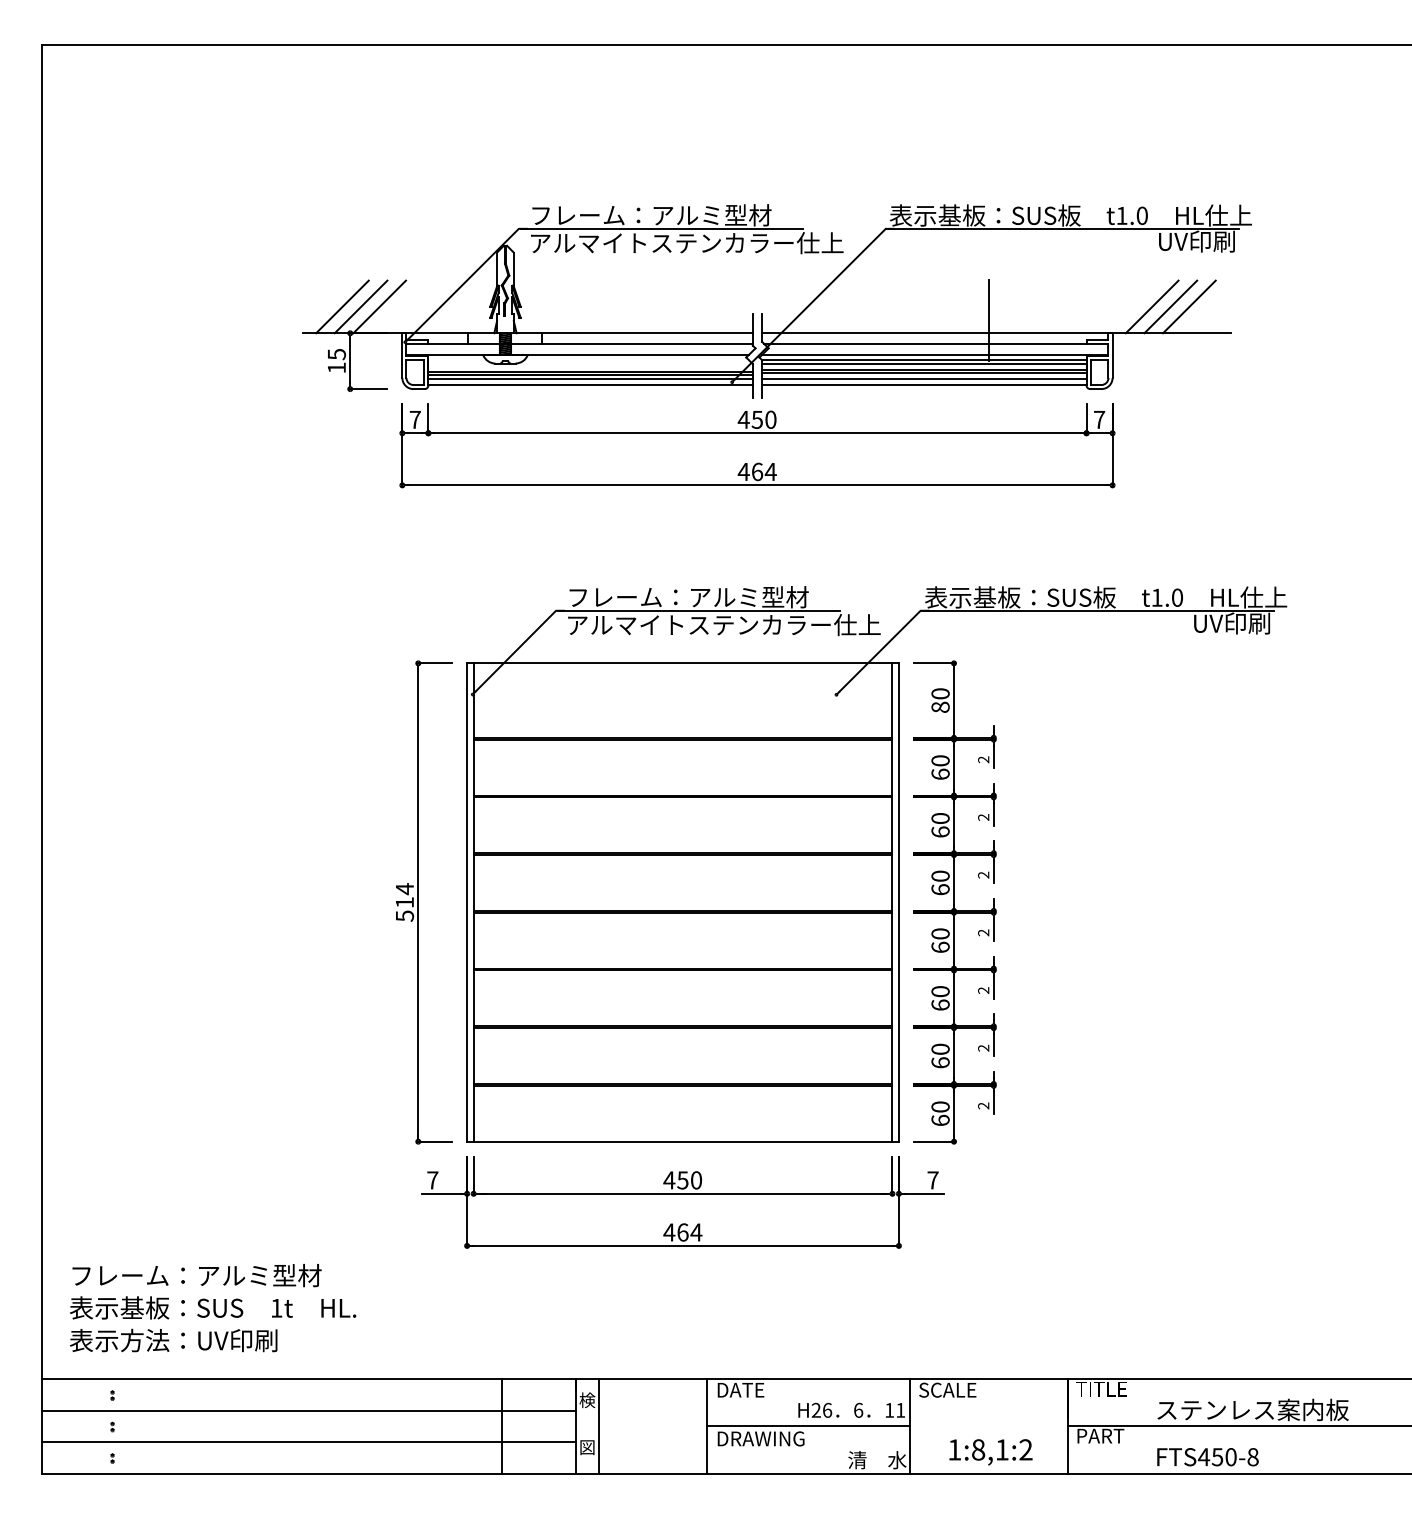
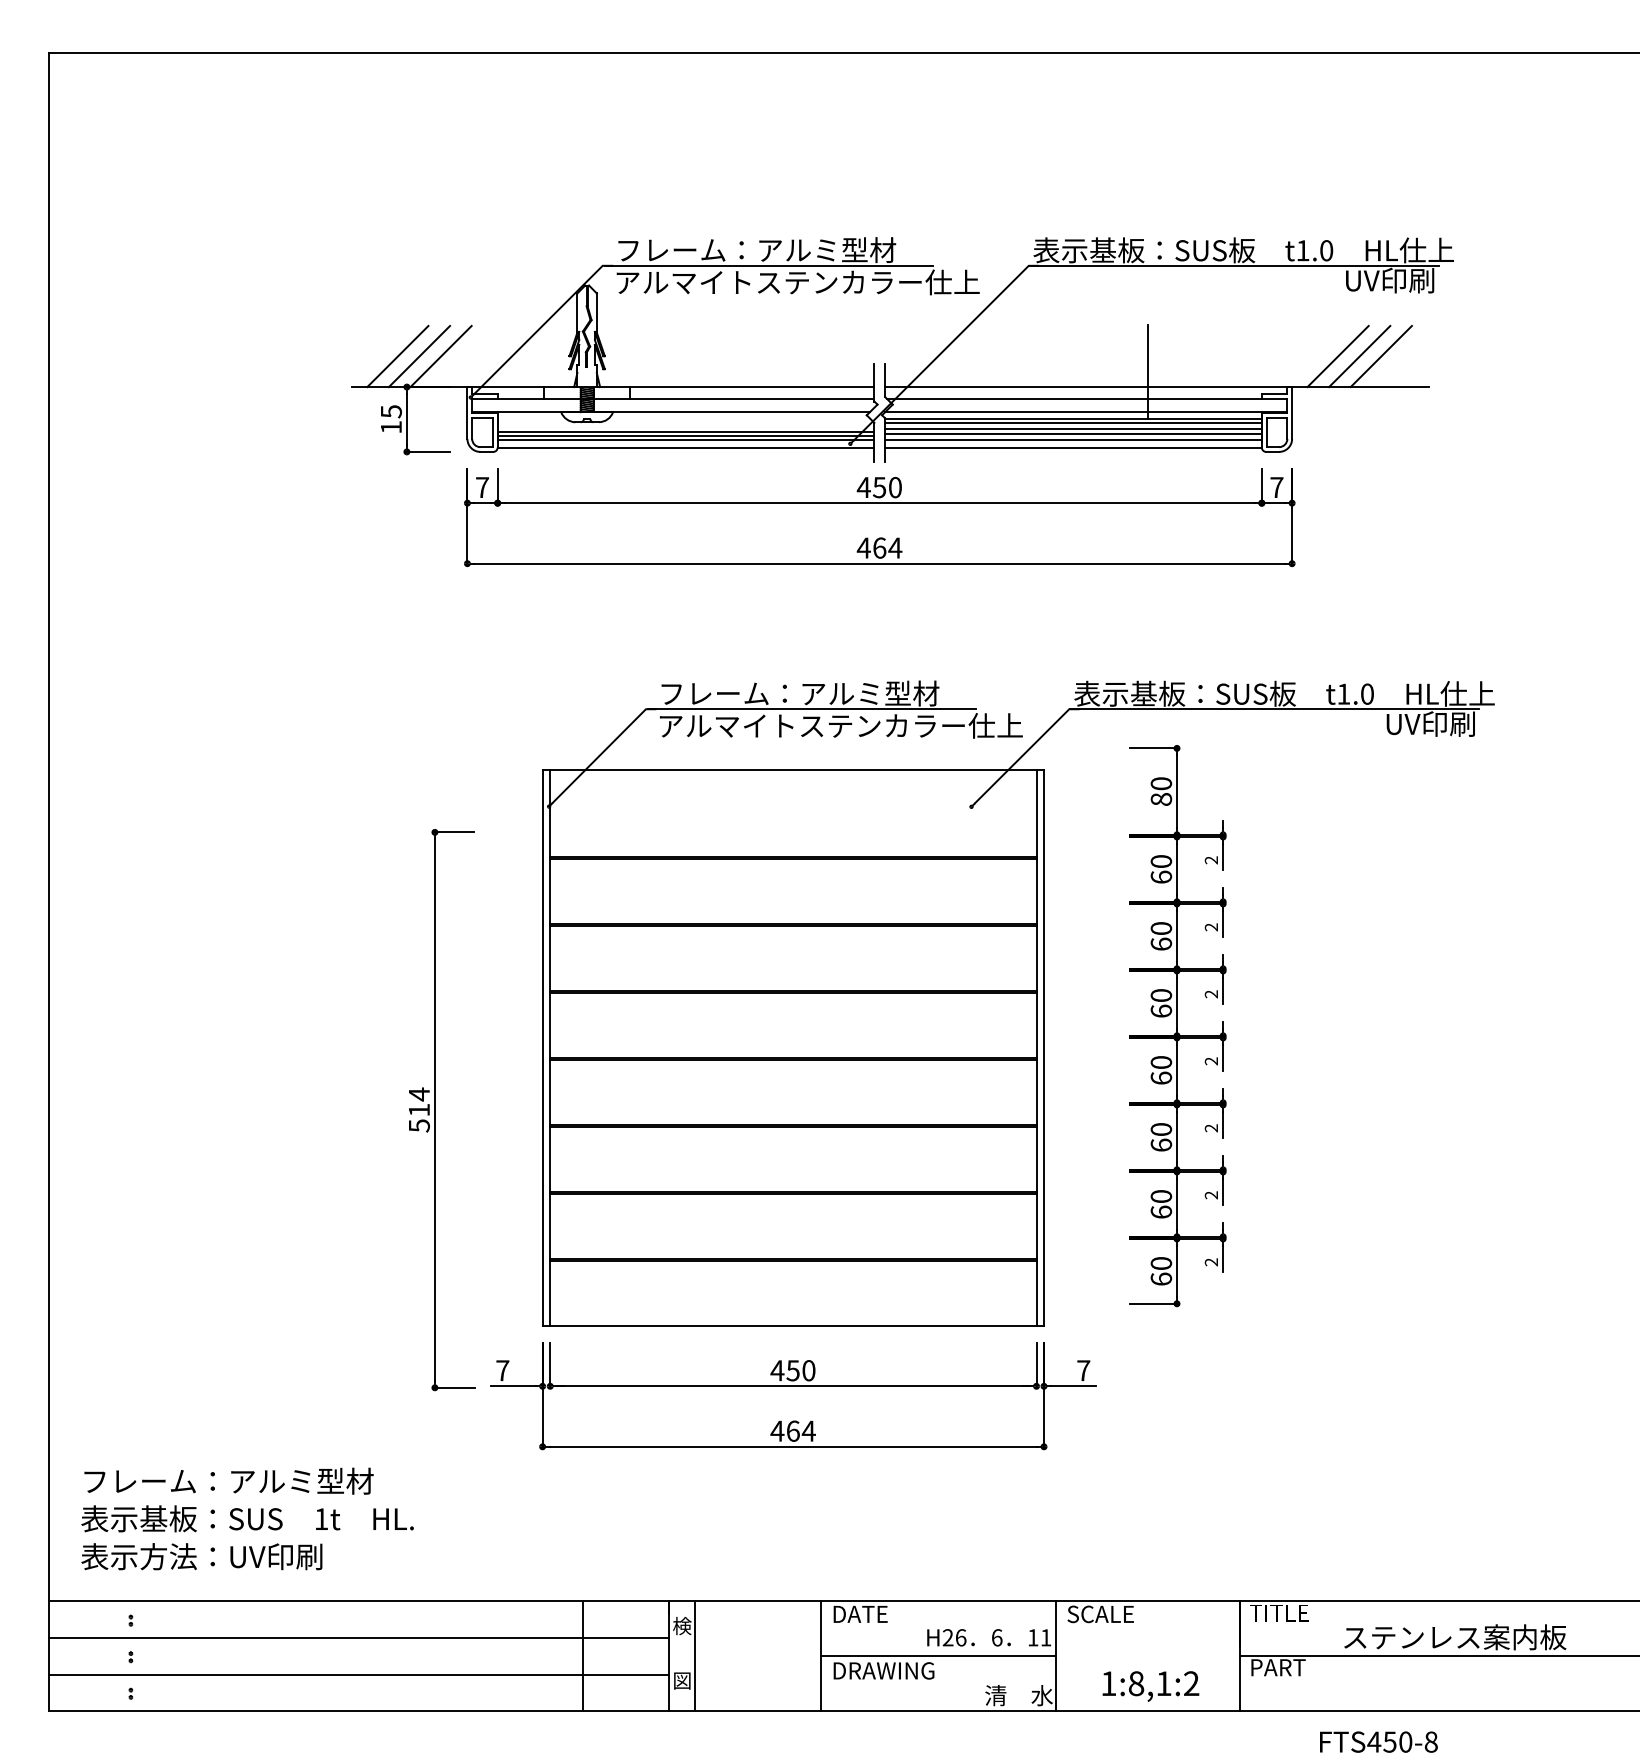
part: (418, 902) -> (435, 1110), moved
part: (954, 902) -> (1177, 1026), moved
text: (1207, 1456) -> (1378, 1741), moved

